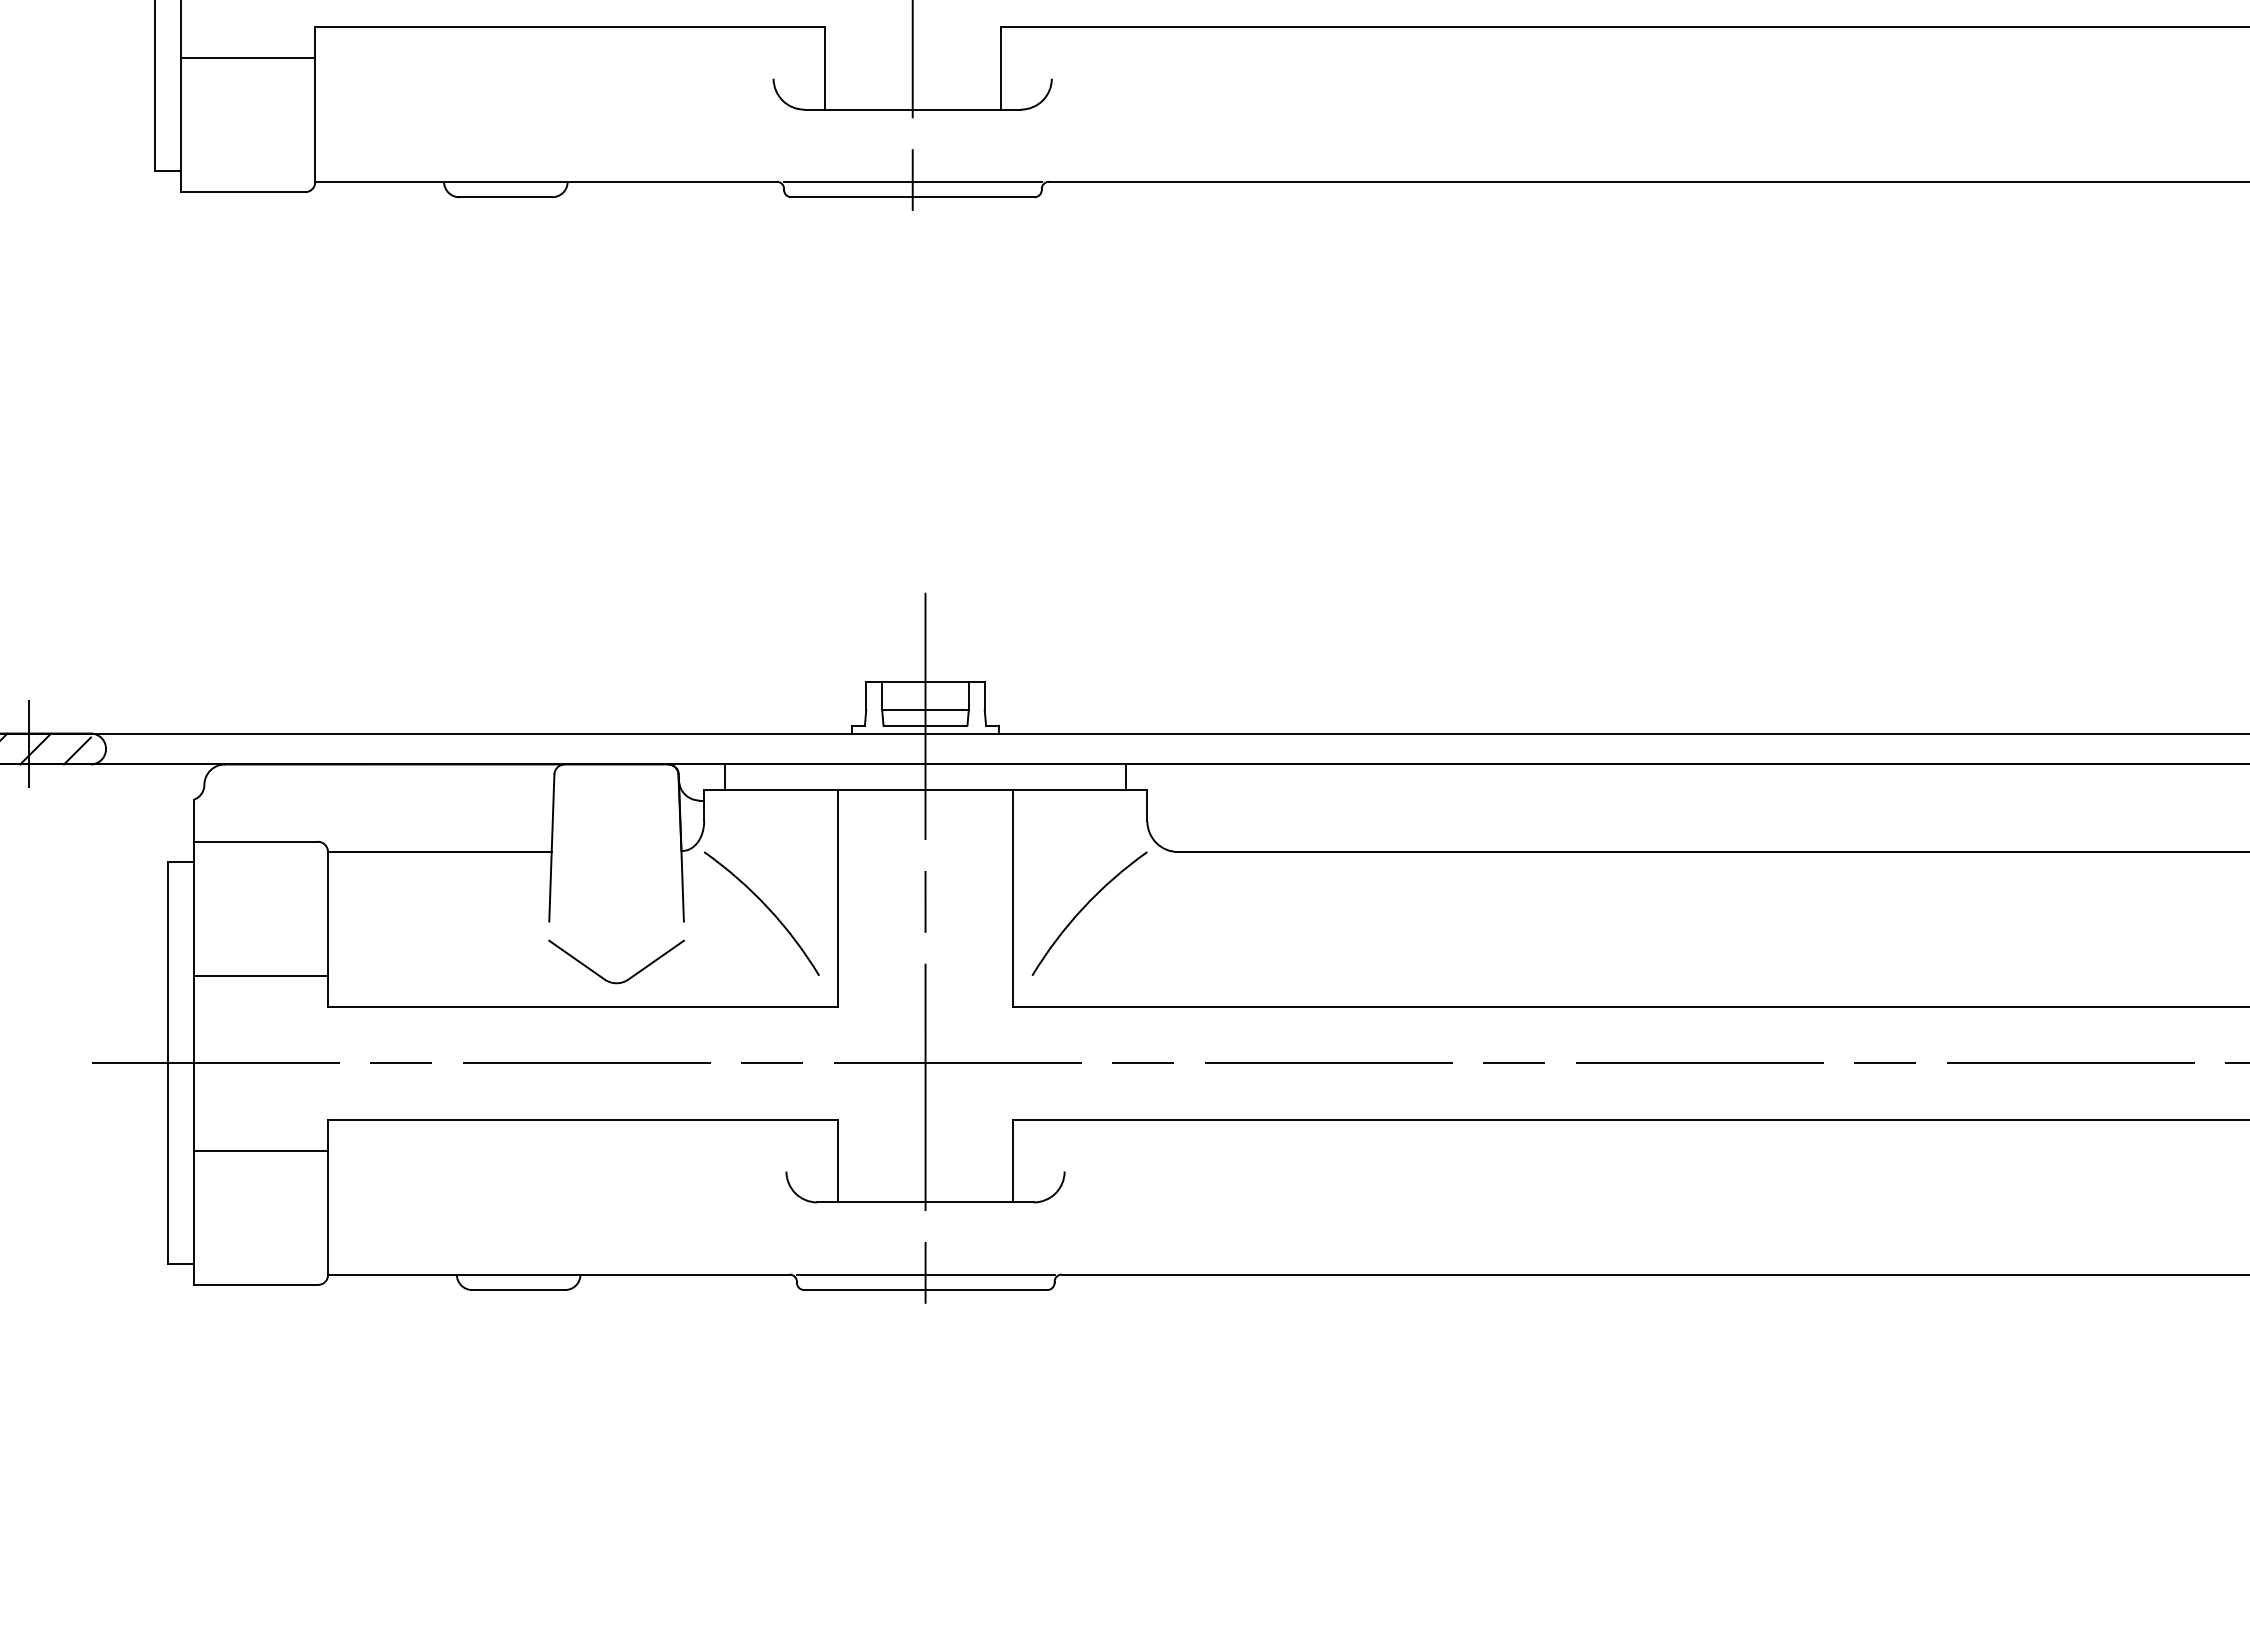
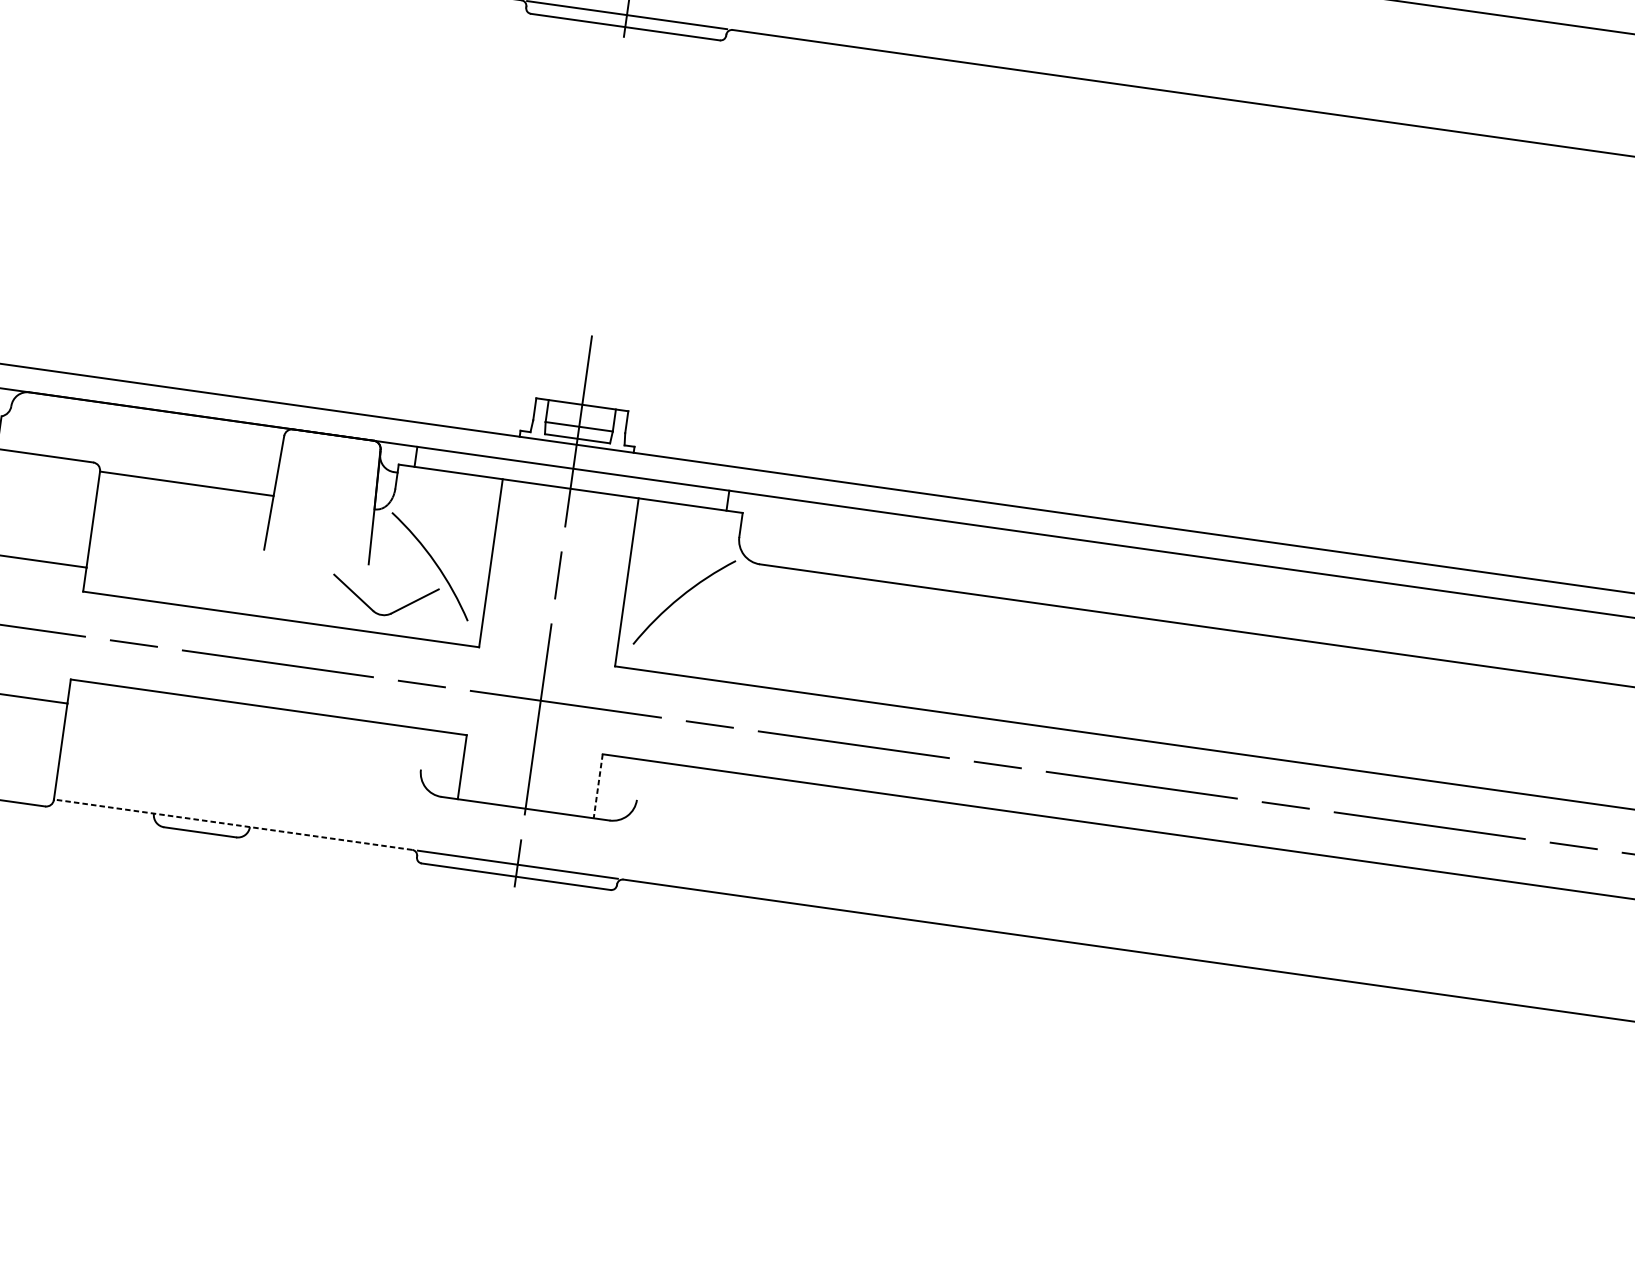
part: (605, 978) -> (373, 610), moved
line: (1013, 1161) -> (598, 786), solid -> dashed
line: (558, 1274) -> (232, 824), solid -> dashed

